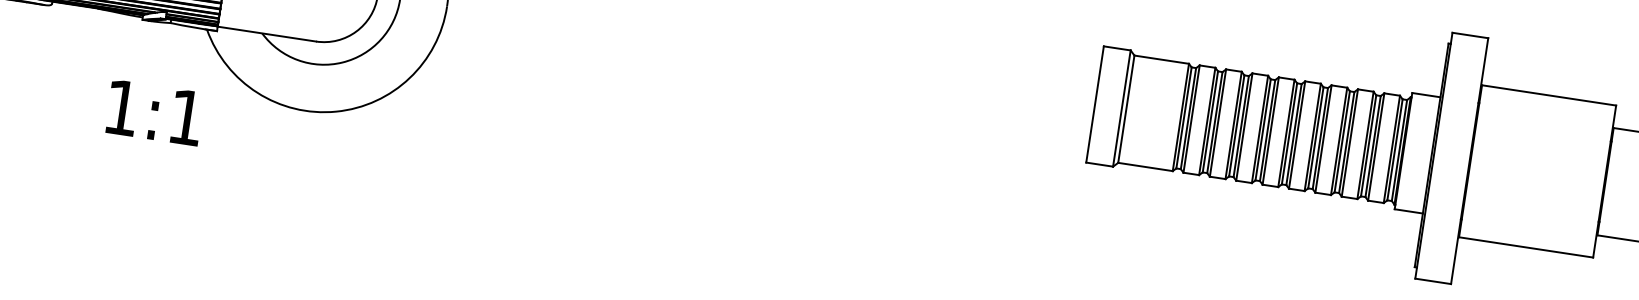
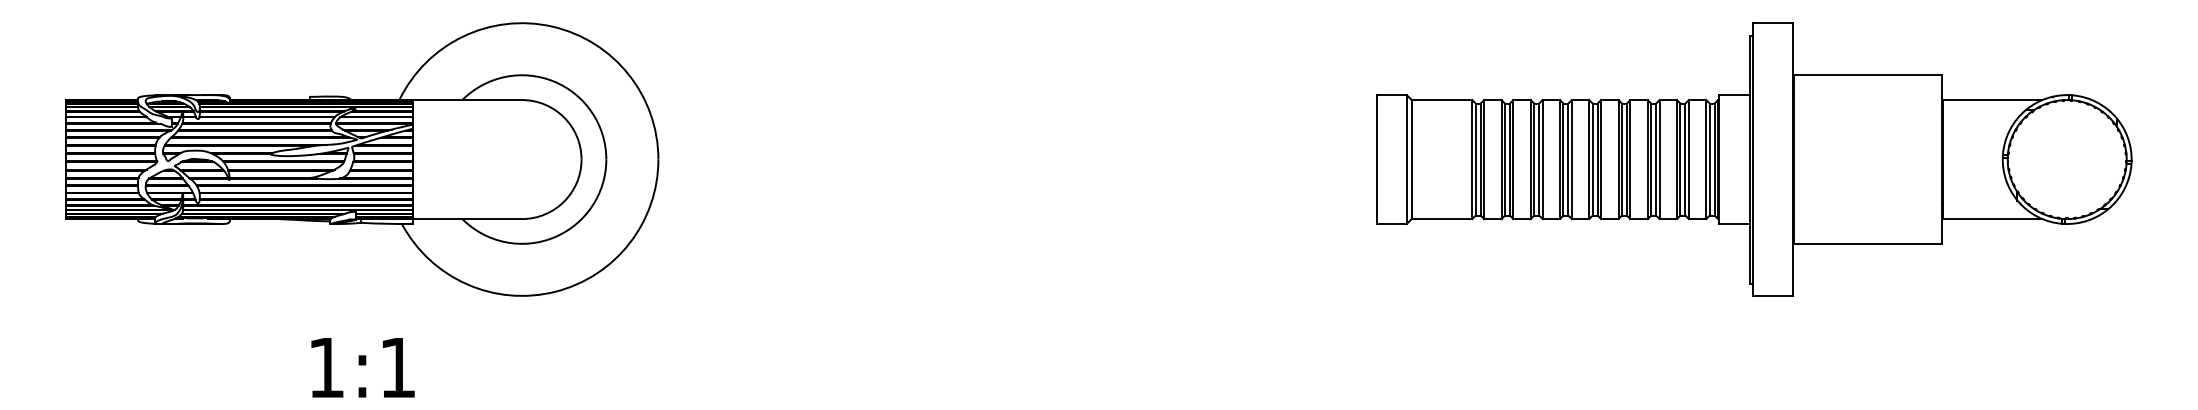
text: (154, 112) -> (362, 367), moved

